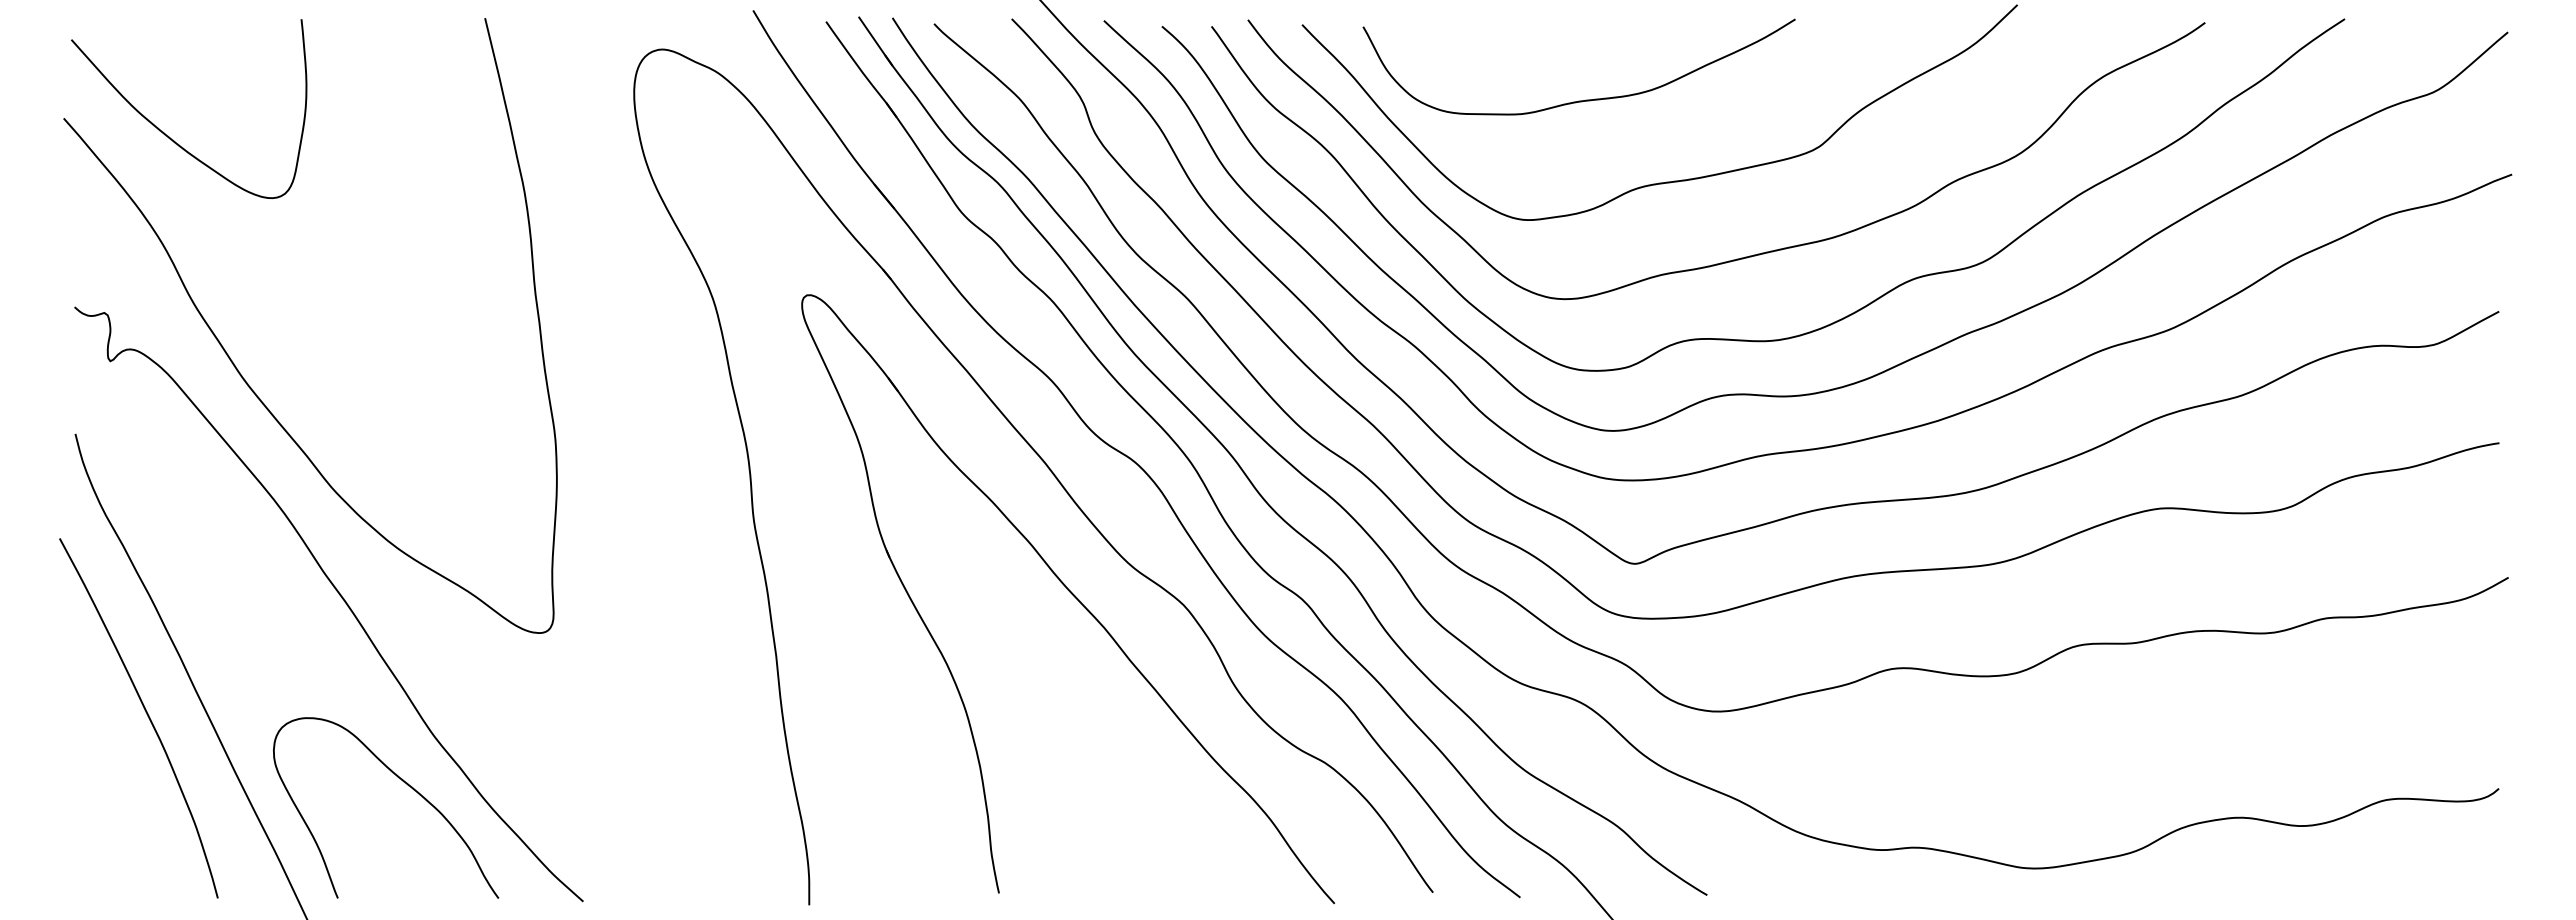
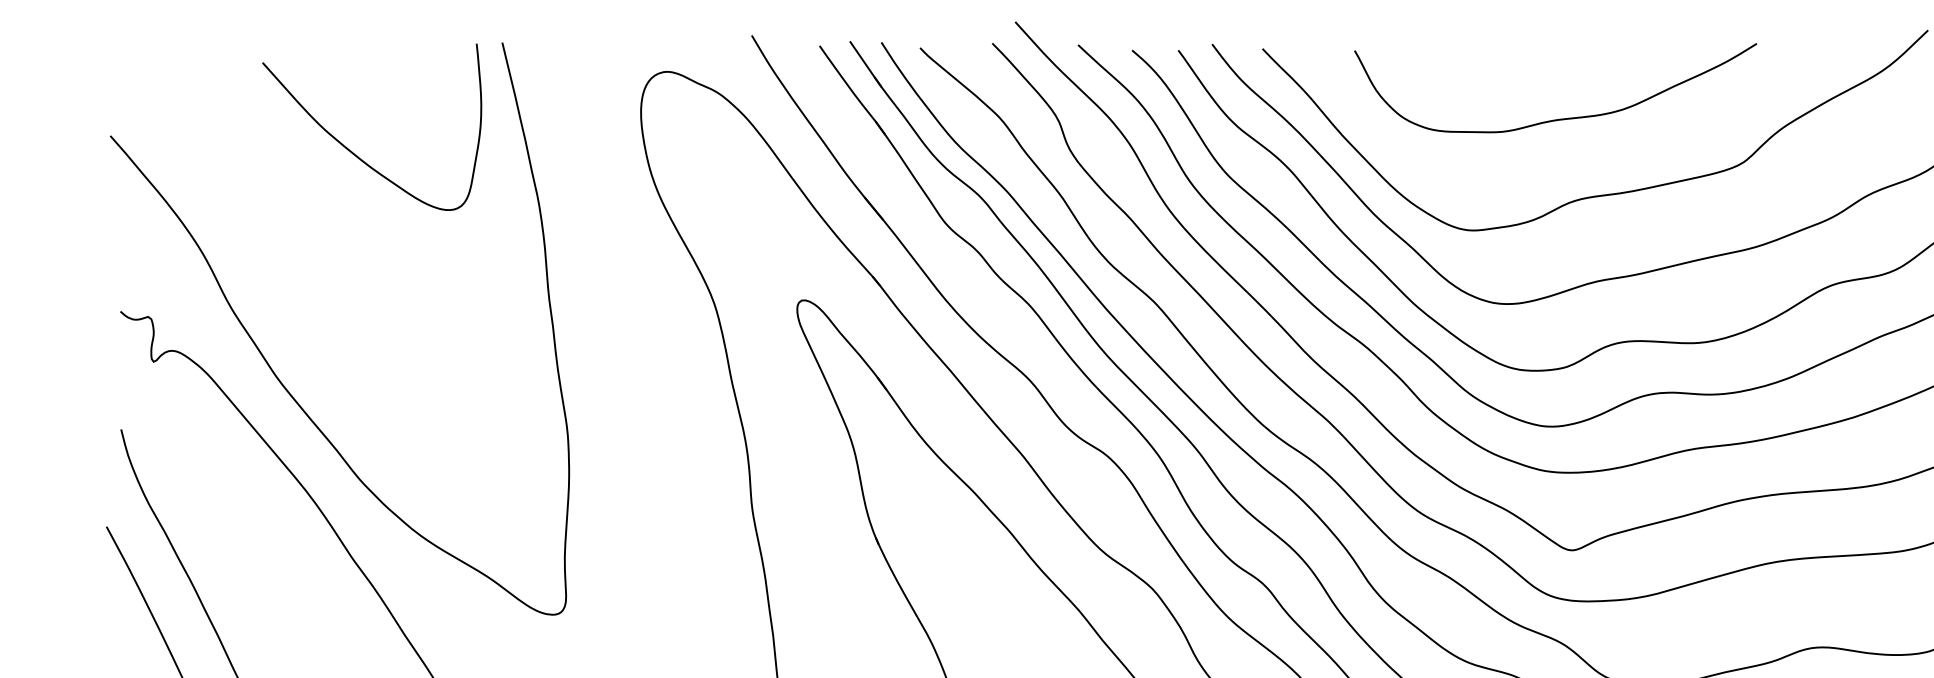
curve: (1585, 99) -> (1561, 118), moved
curve: (168, 135) -> (352, 151), moved

